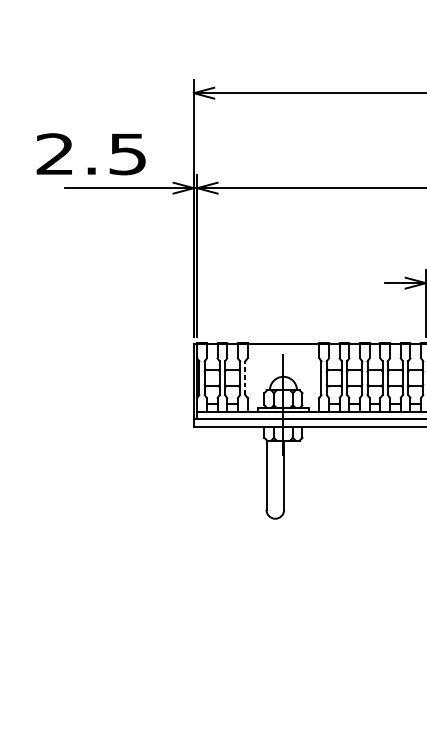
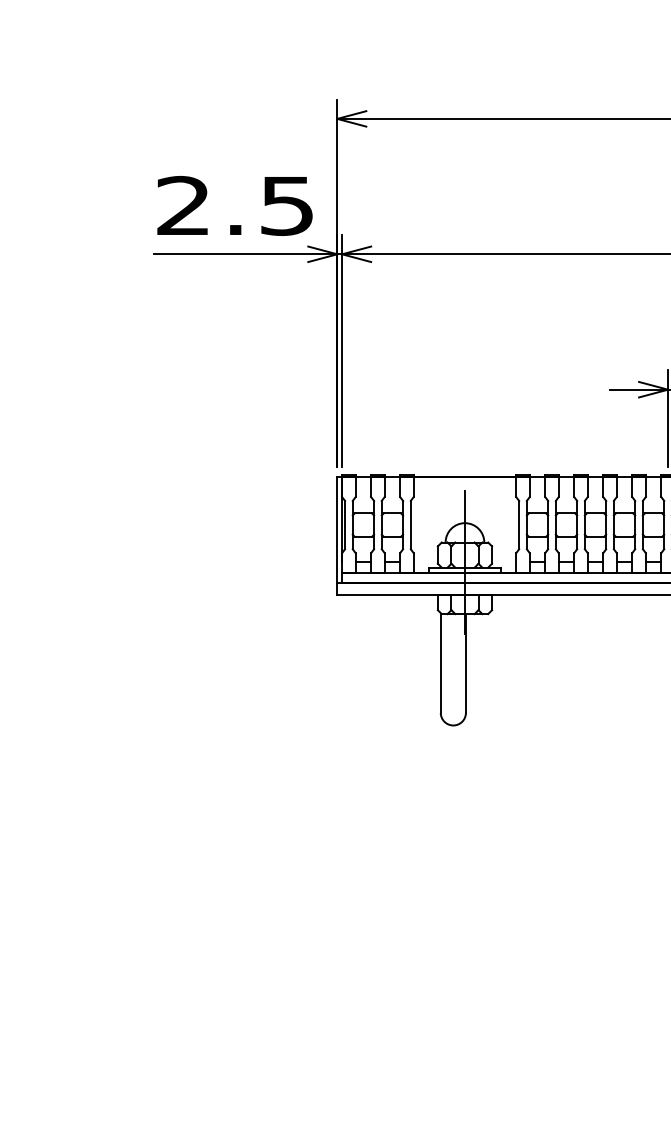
text: (90, 153) -> (234, 205), moved
line: (245, 377) -> (410, 524), dashed -> solid

